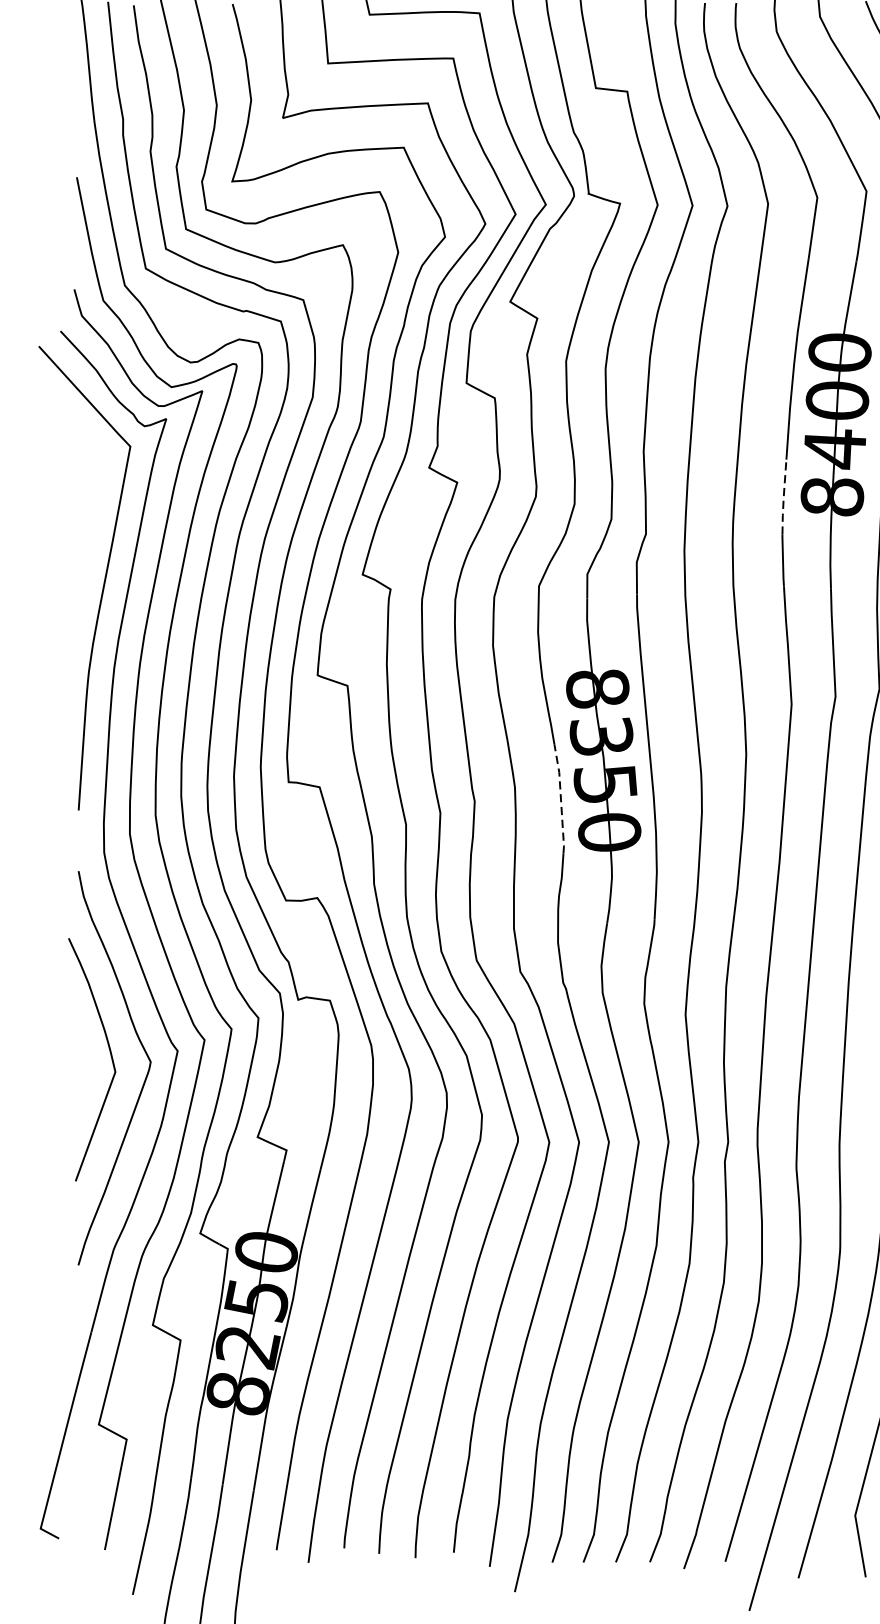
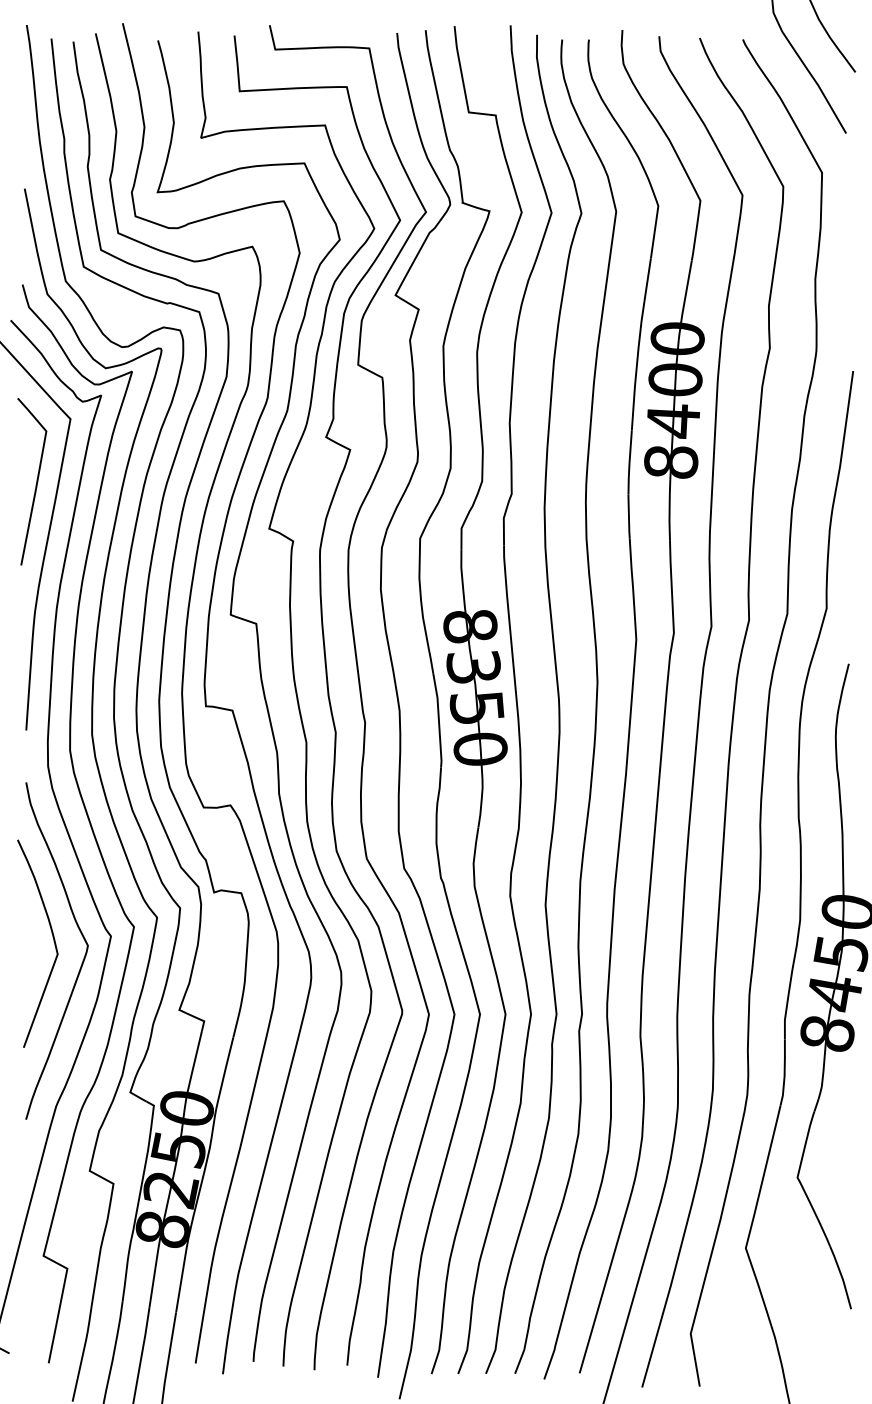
line: (783, 498) -> (629, 463), dashed -> solid
curve: (90, 519) -> (36, 481), added
line: (560, 798) -> (438, 720), dashed -> solid

